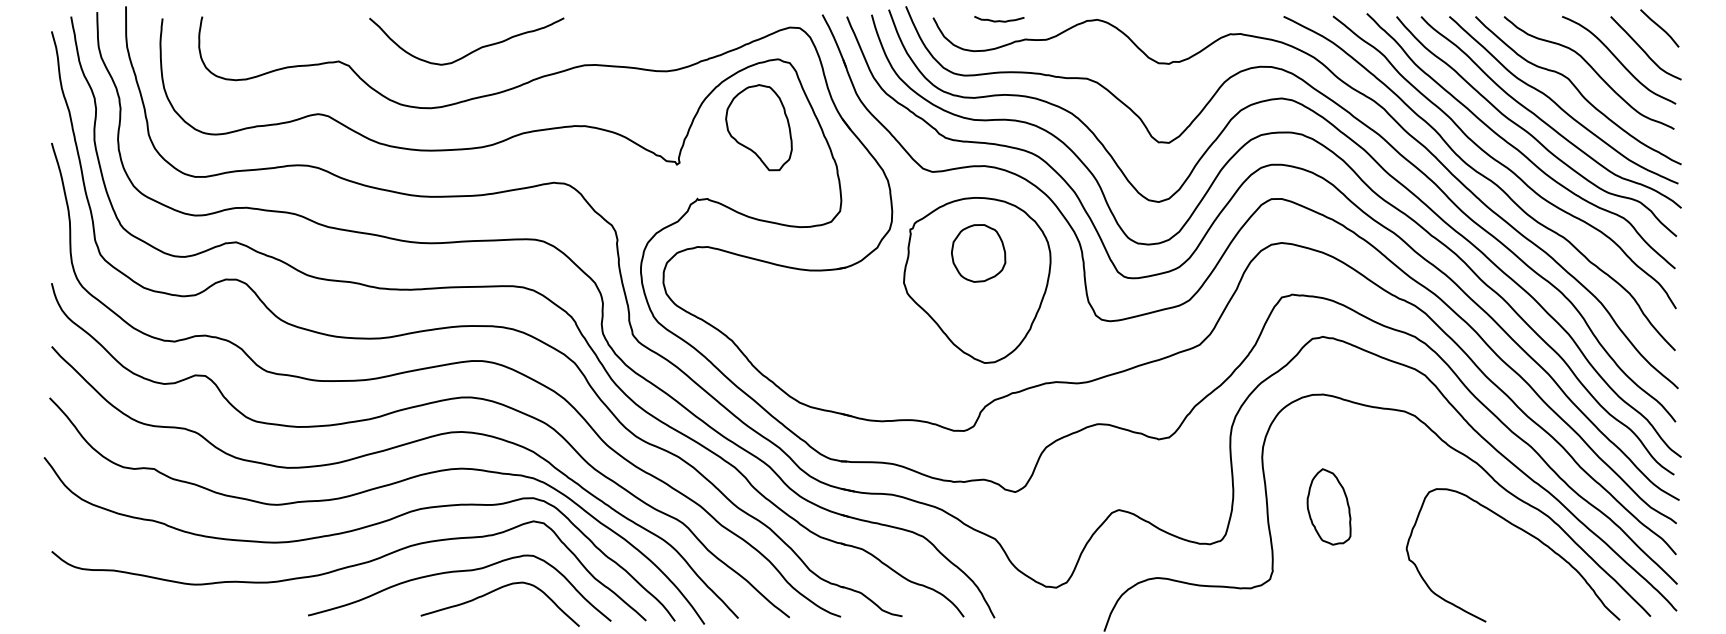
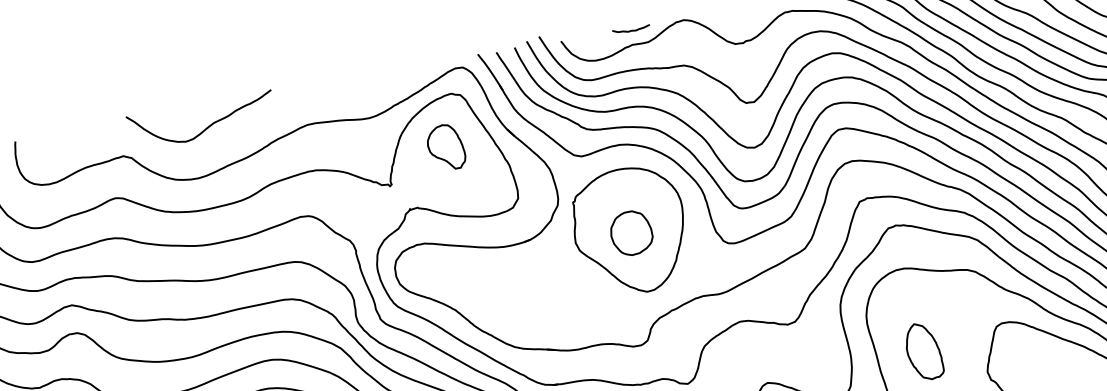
curve: (999, 20) -> (631, 30), moved
curve: (471, 51) -> (206, 127), moved
part: (758, 127) -> (445, 147), size x0.7
part: (978, 253) -> (631, 233), moved

